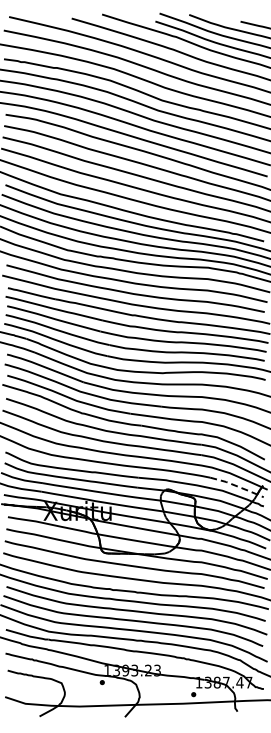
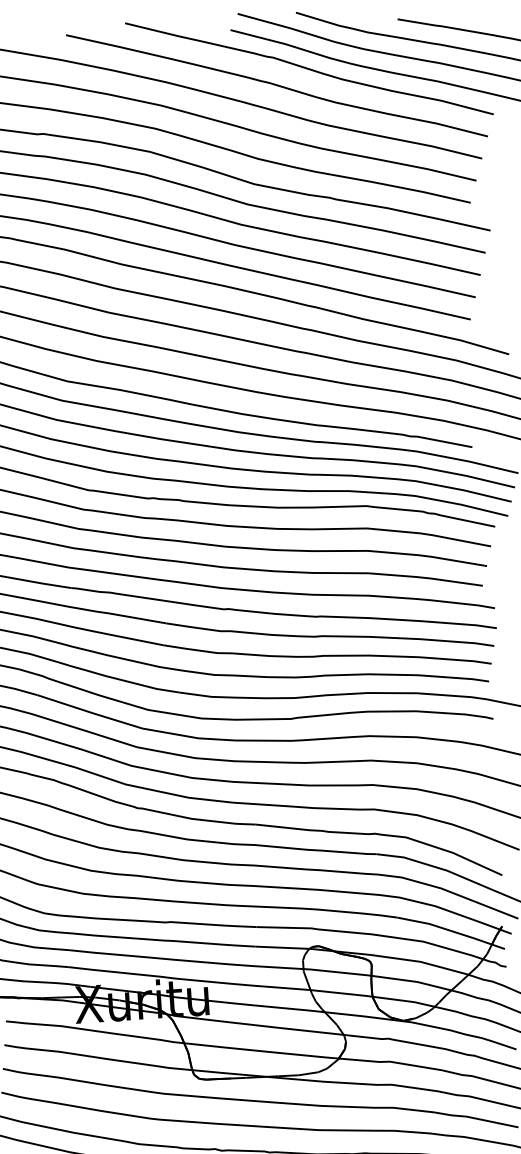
line: (237, 486) -> (452, 931), dashed -> solid

